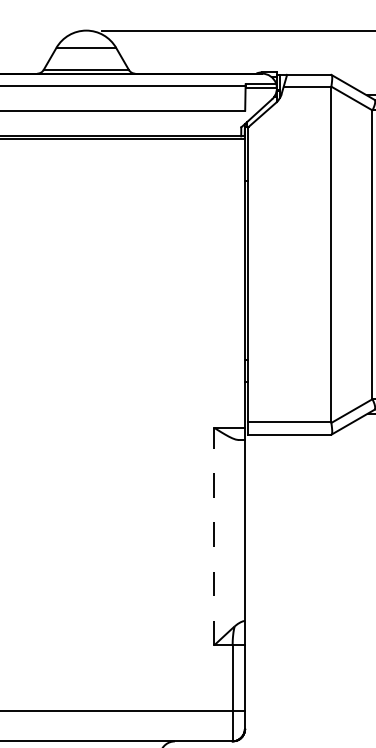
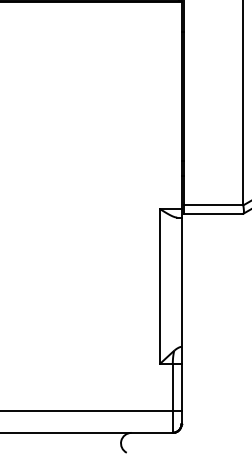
line: (214, 536) -> (159, 286), dashed -> solid

